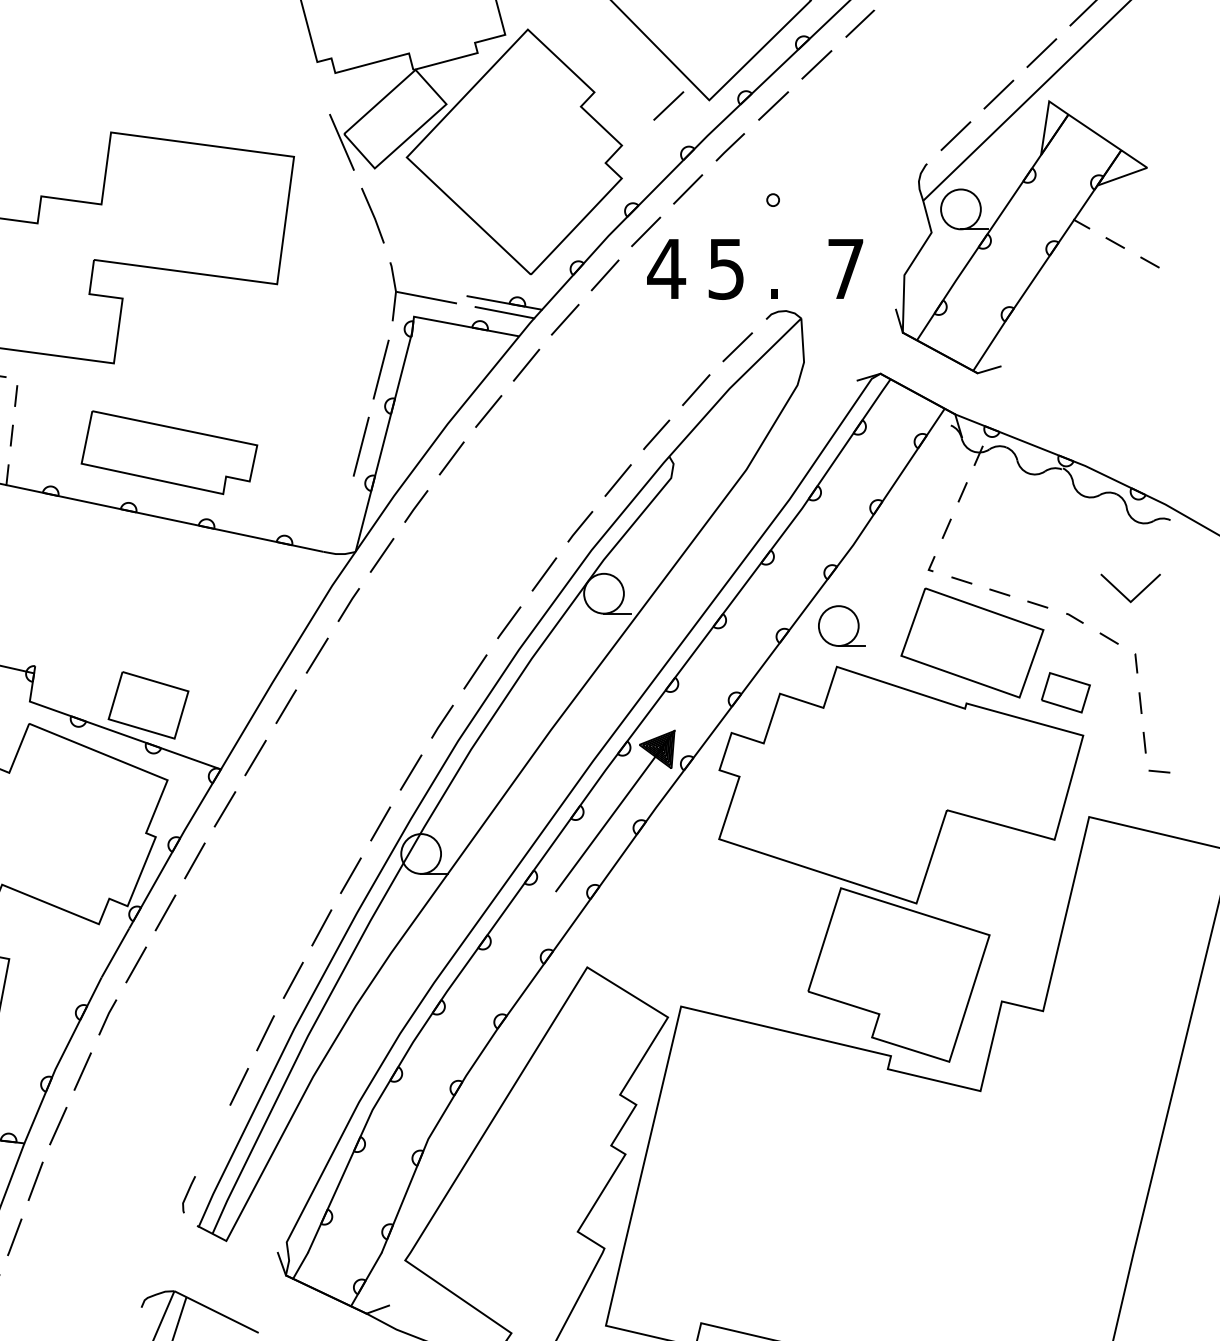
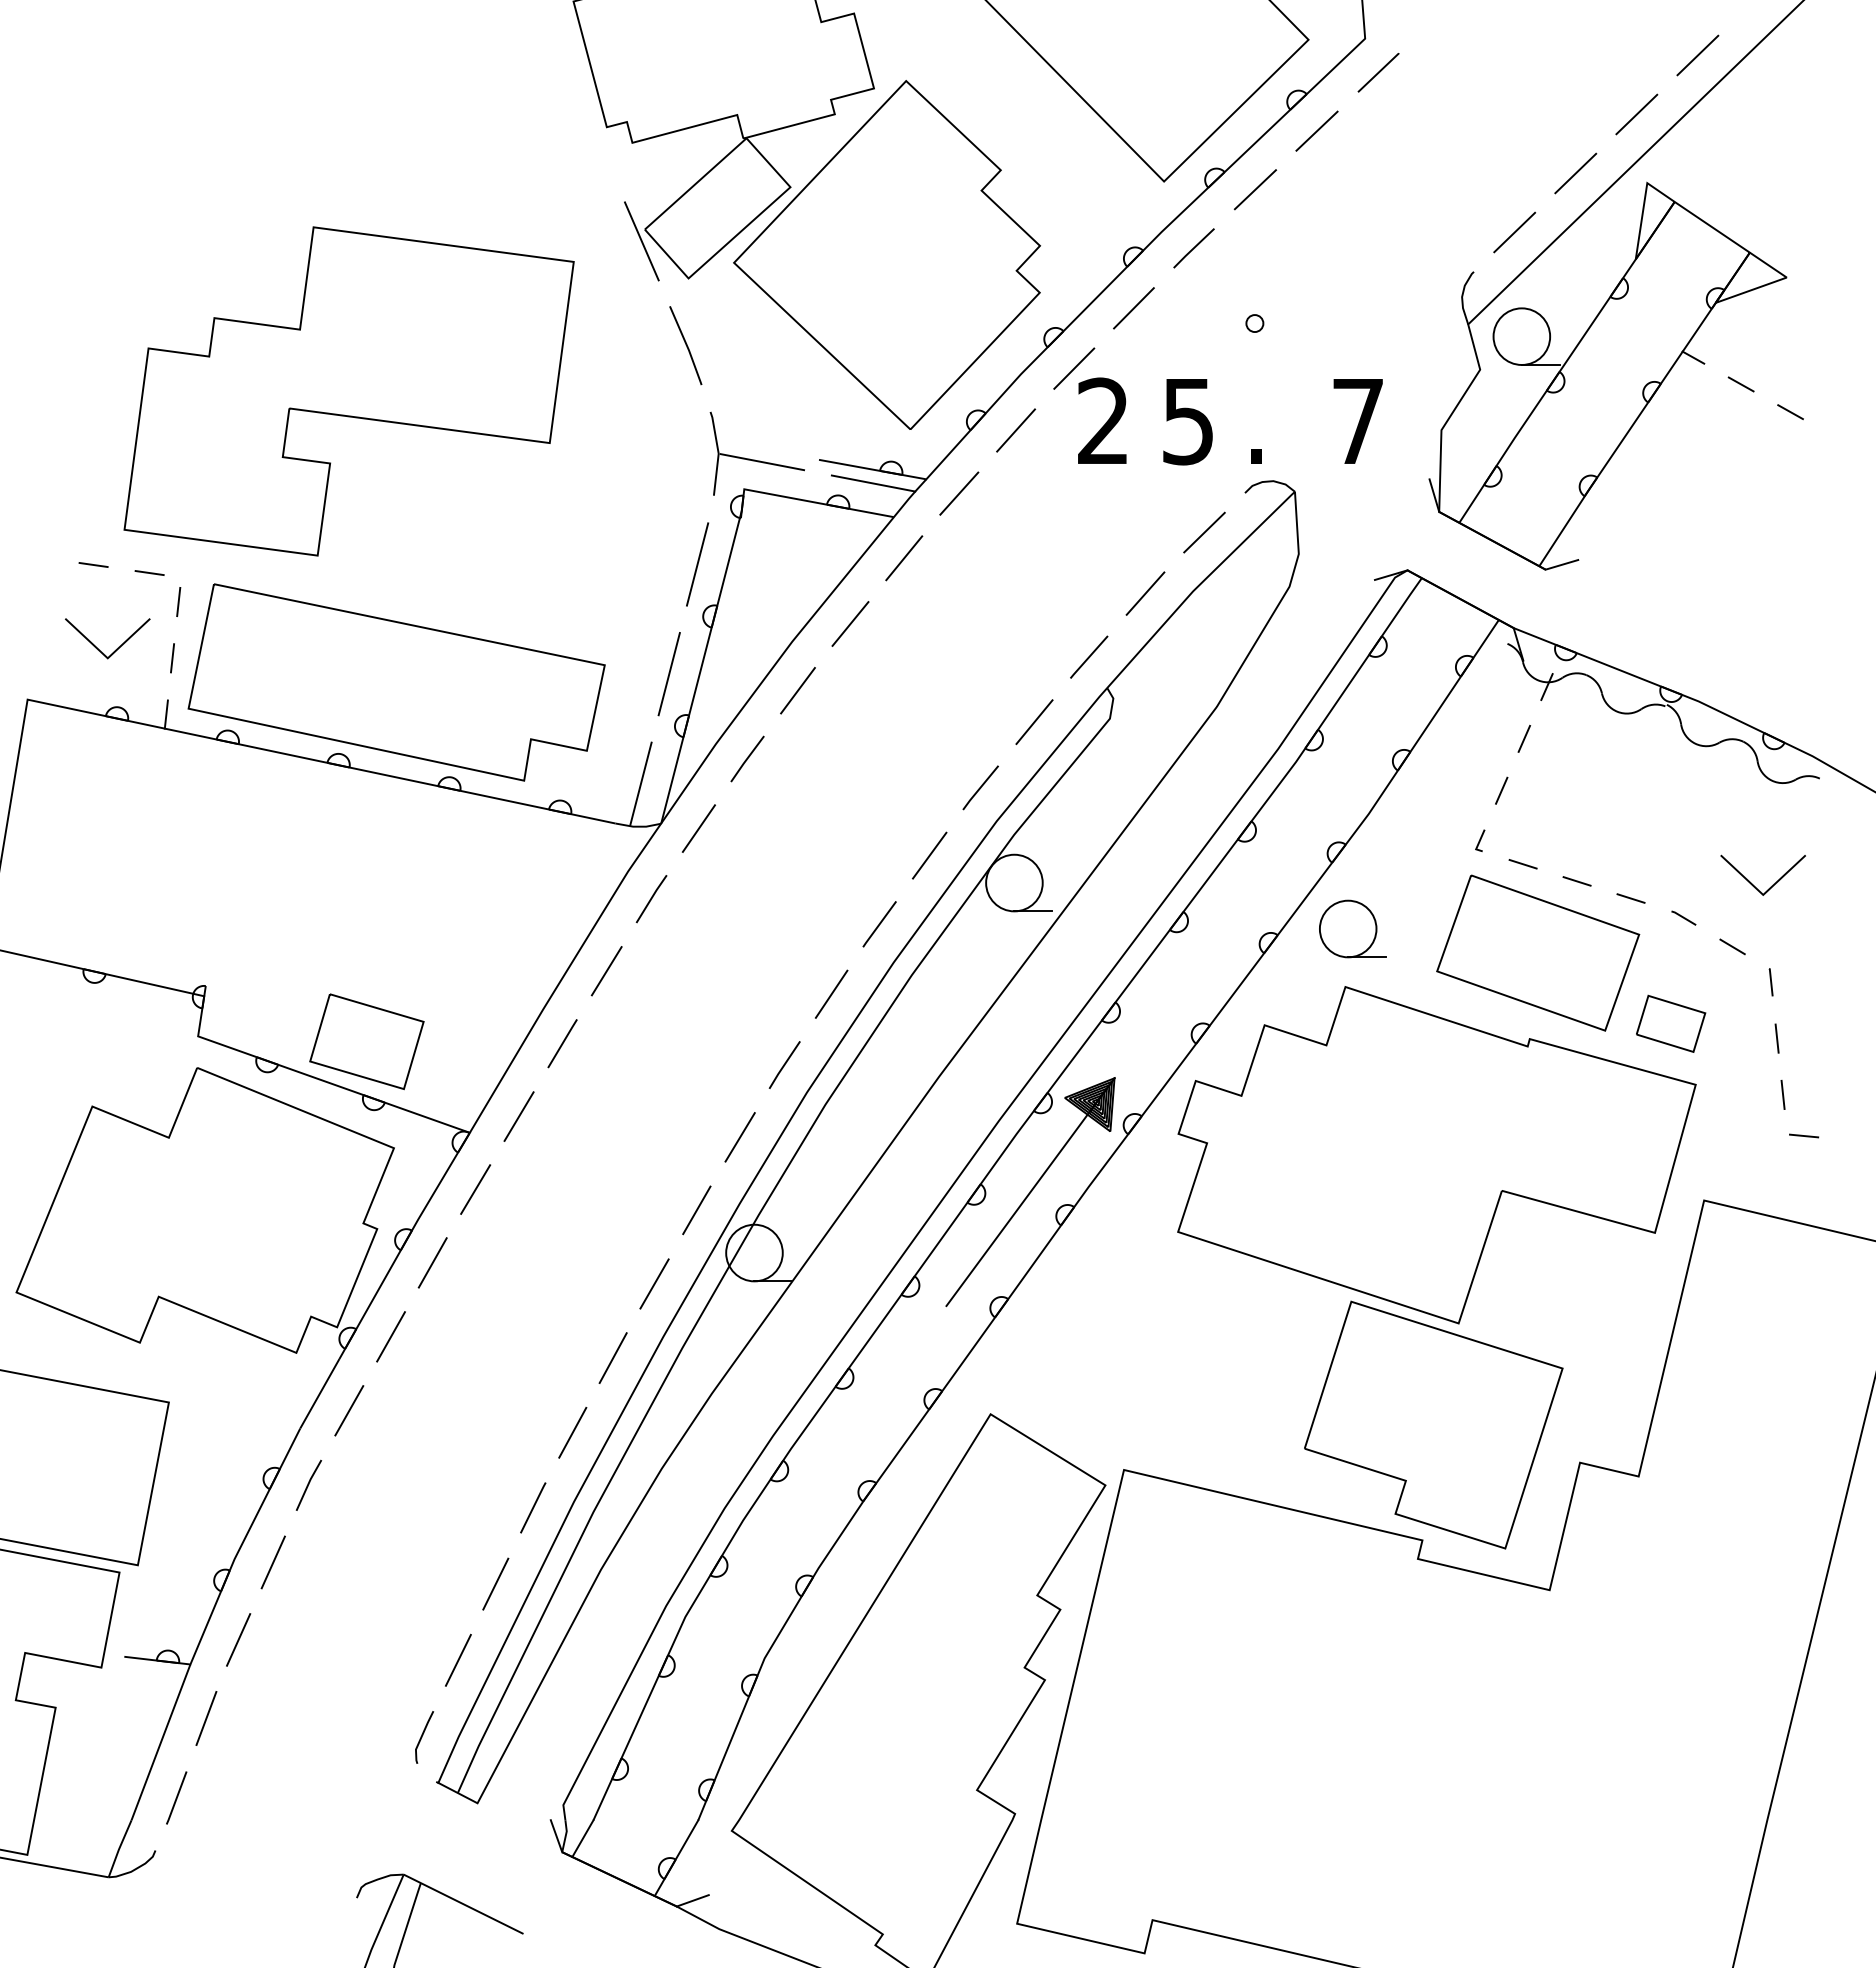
line: (668, 105) -> (1105, 189), removed
text: (666, 268) -> (1103, 420), 4 -> 2
part: (169, 452) -> (396, 682), size x1.67
line: (341, 523) -> (640, 783), added
line: (212, 1139) -> (457, 1659), added

